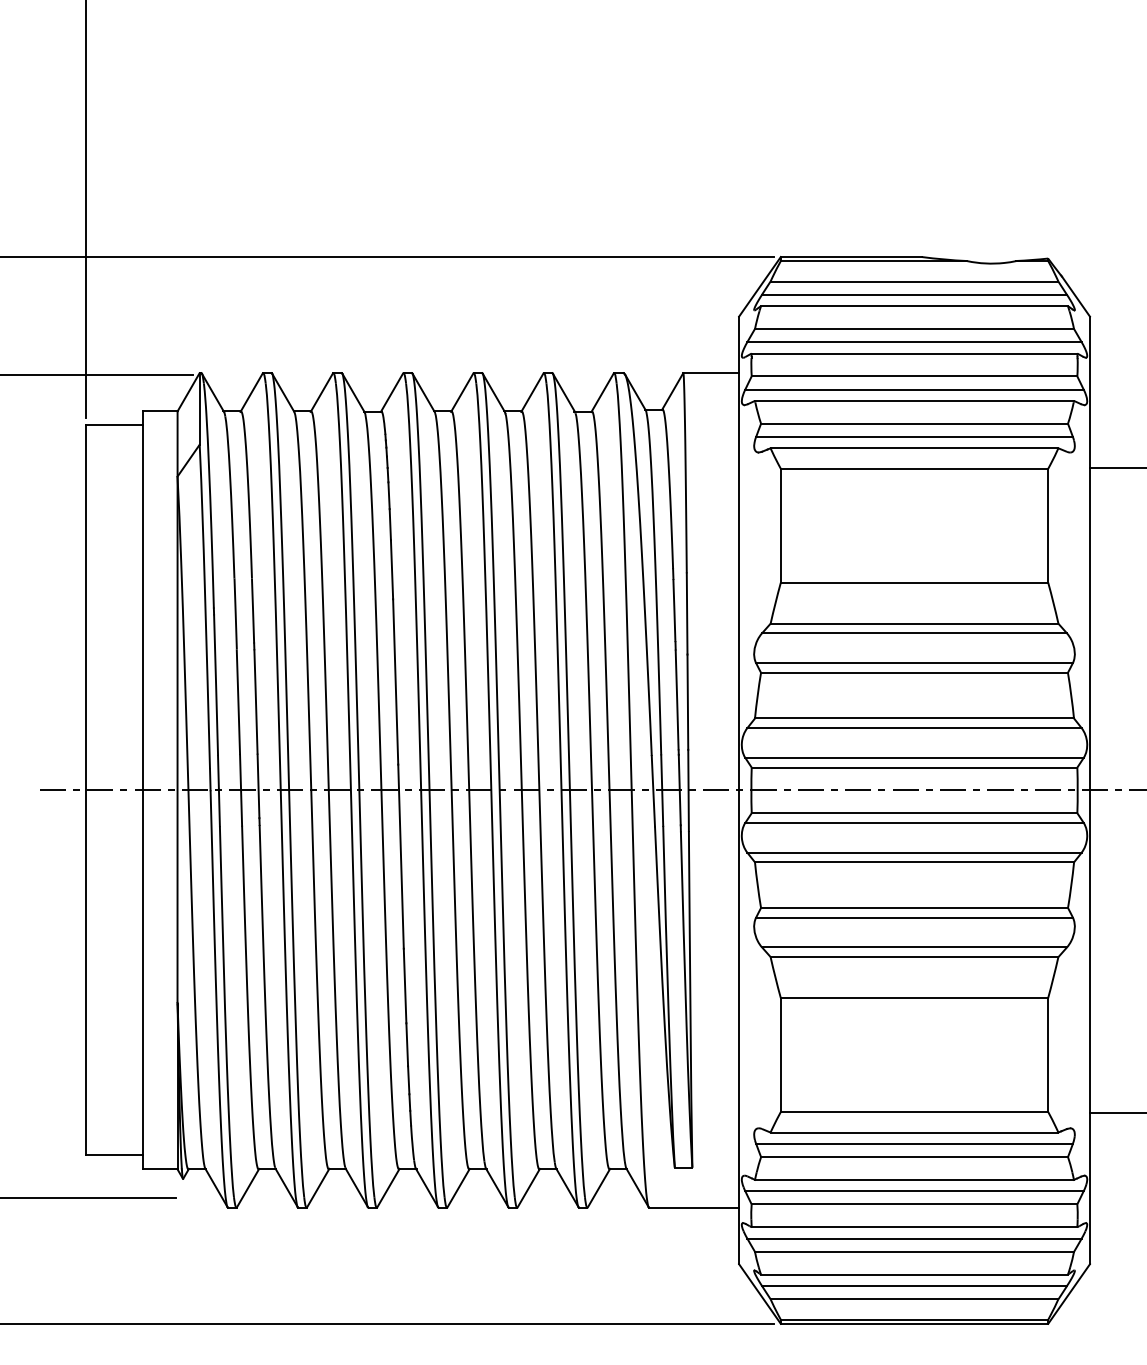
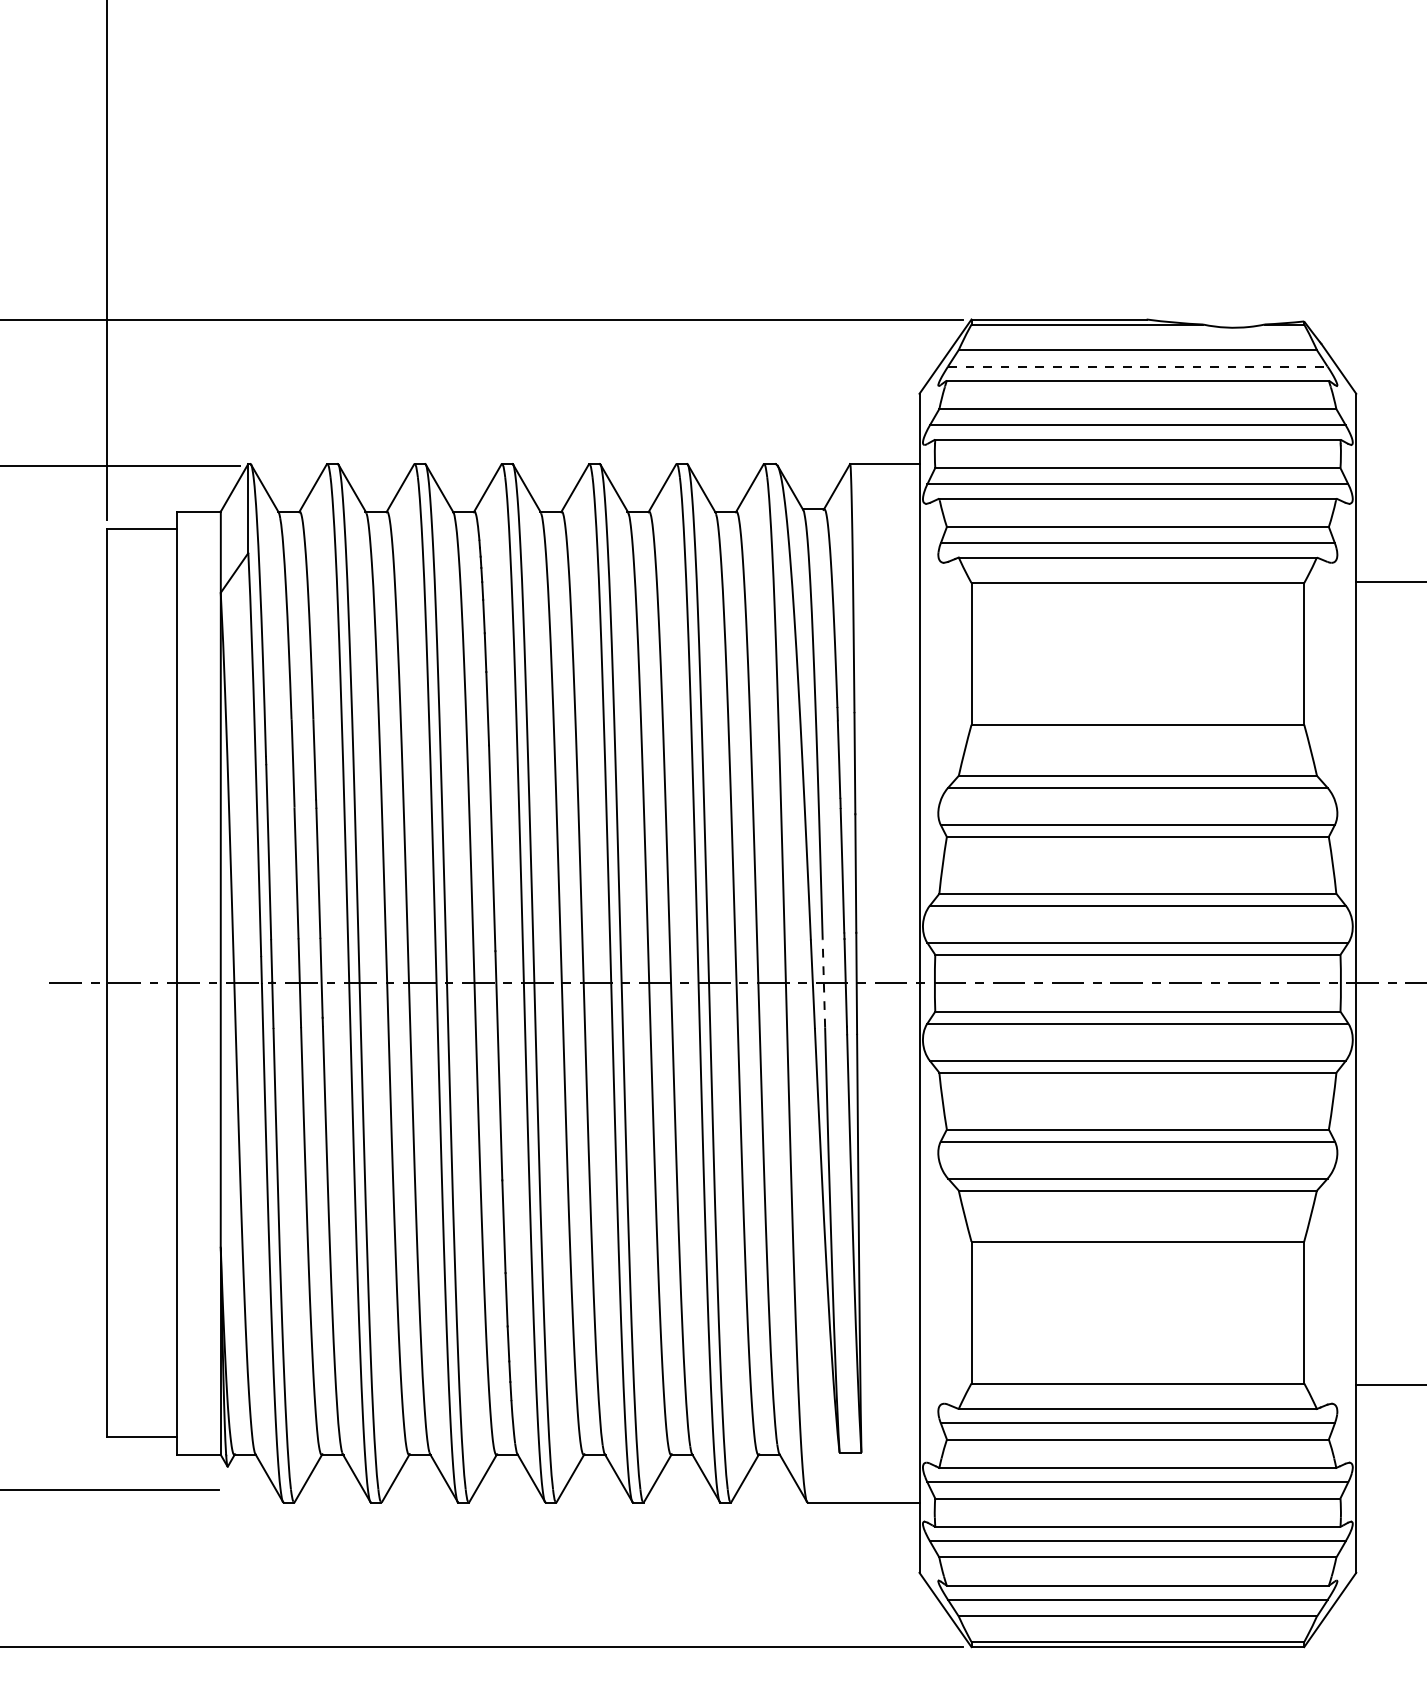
line: (914, 294) -> (1137, 366), solid -> dashed
line: (661, 790) -> (823, 983), solid -> dashed

